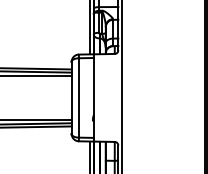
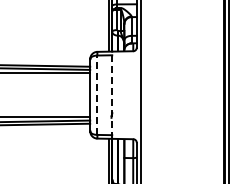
line: (79, 98) -> (97, 95), solid -> dashed
line: (94, 98) -> (112, 95), solid -> dashed

